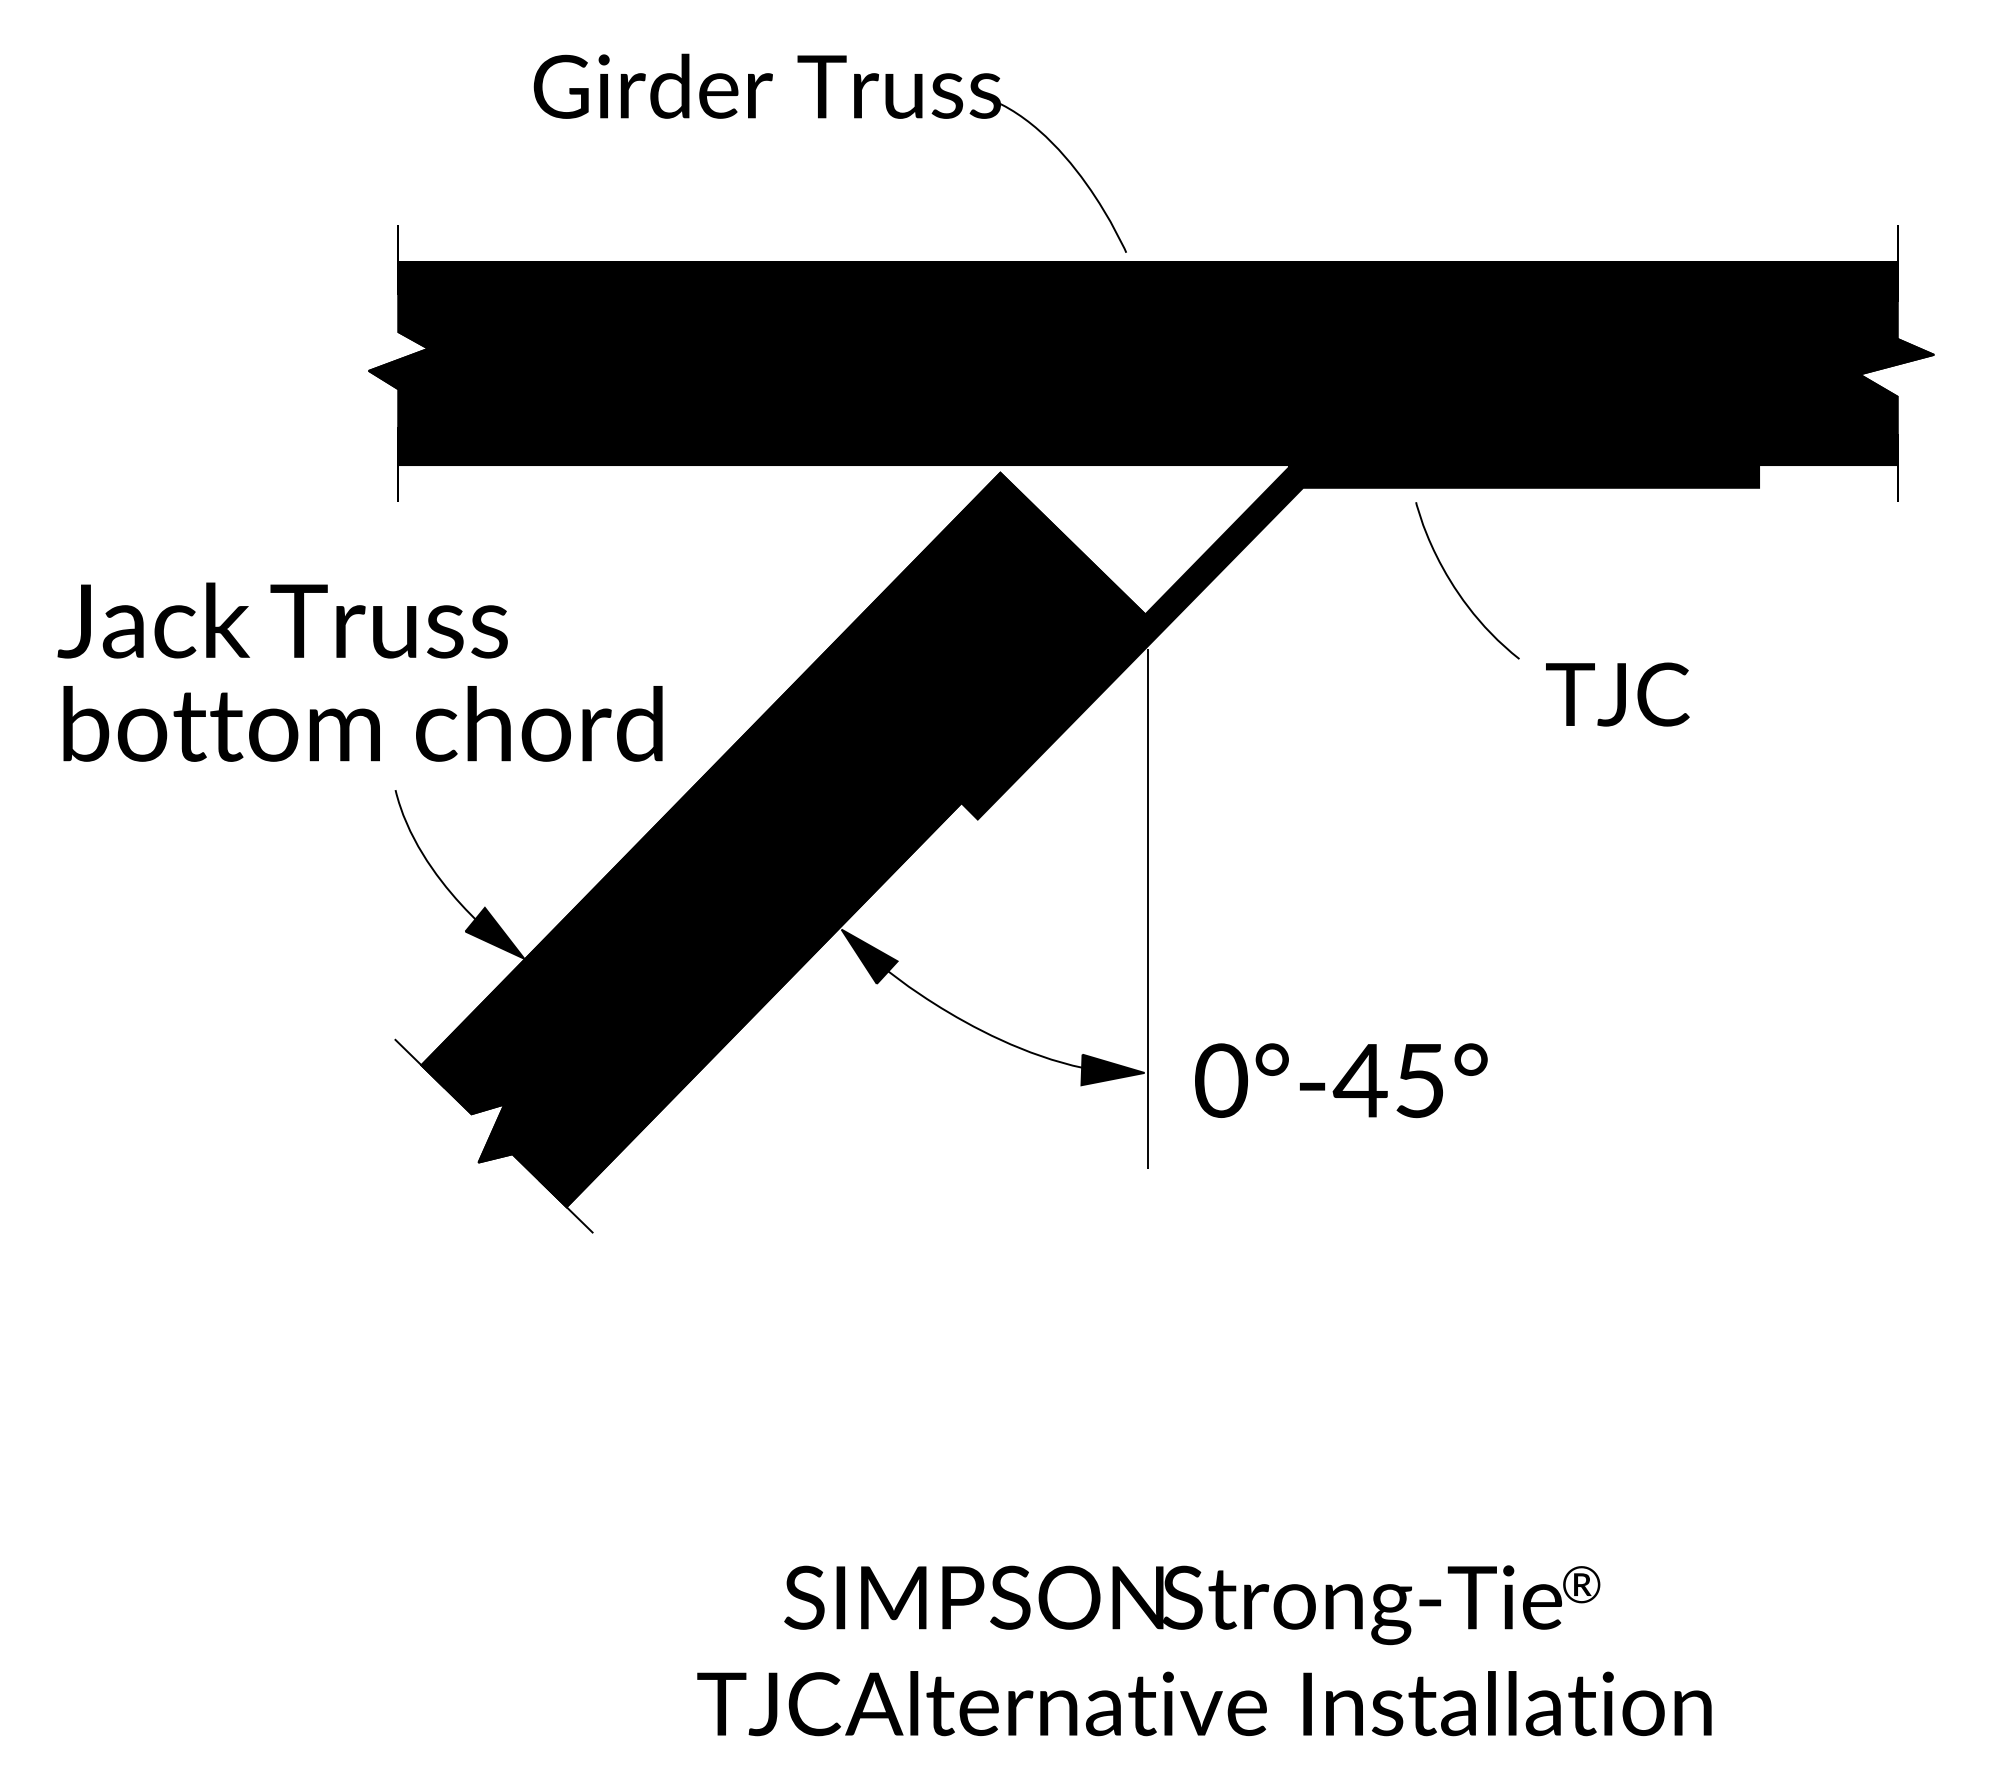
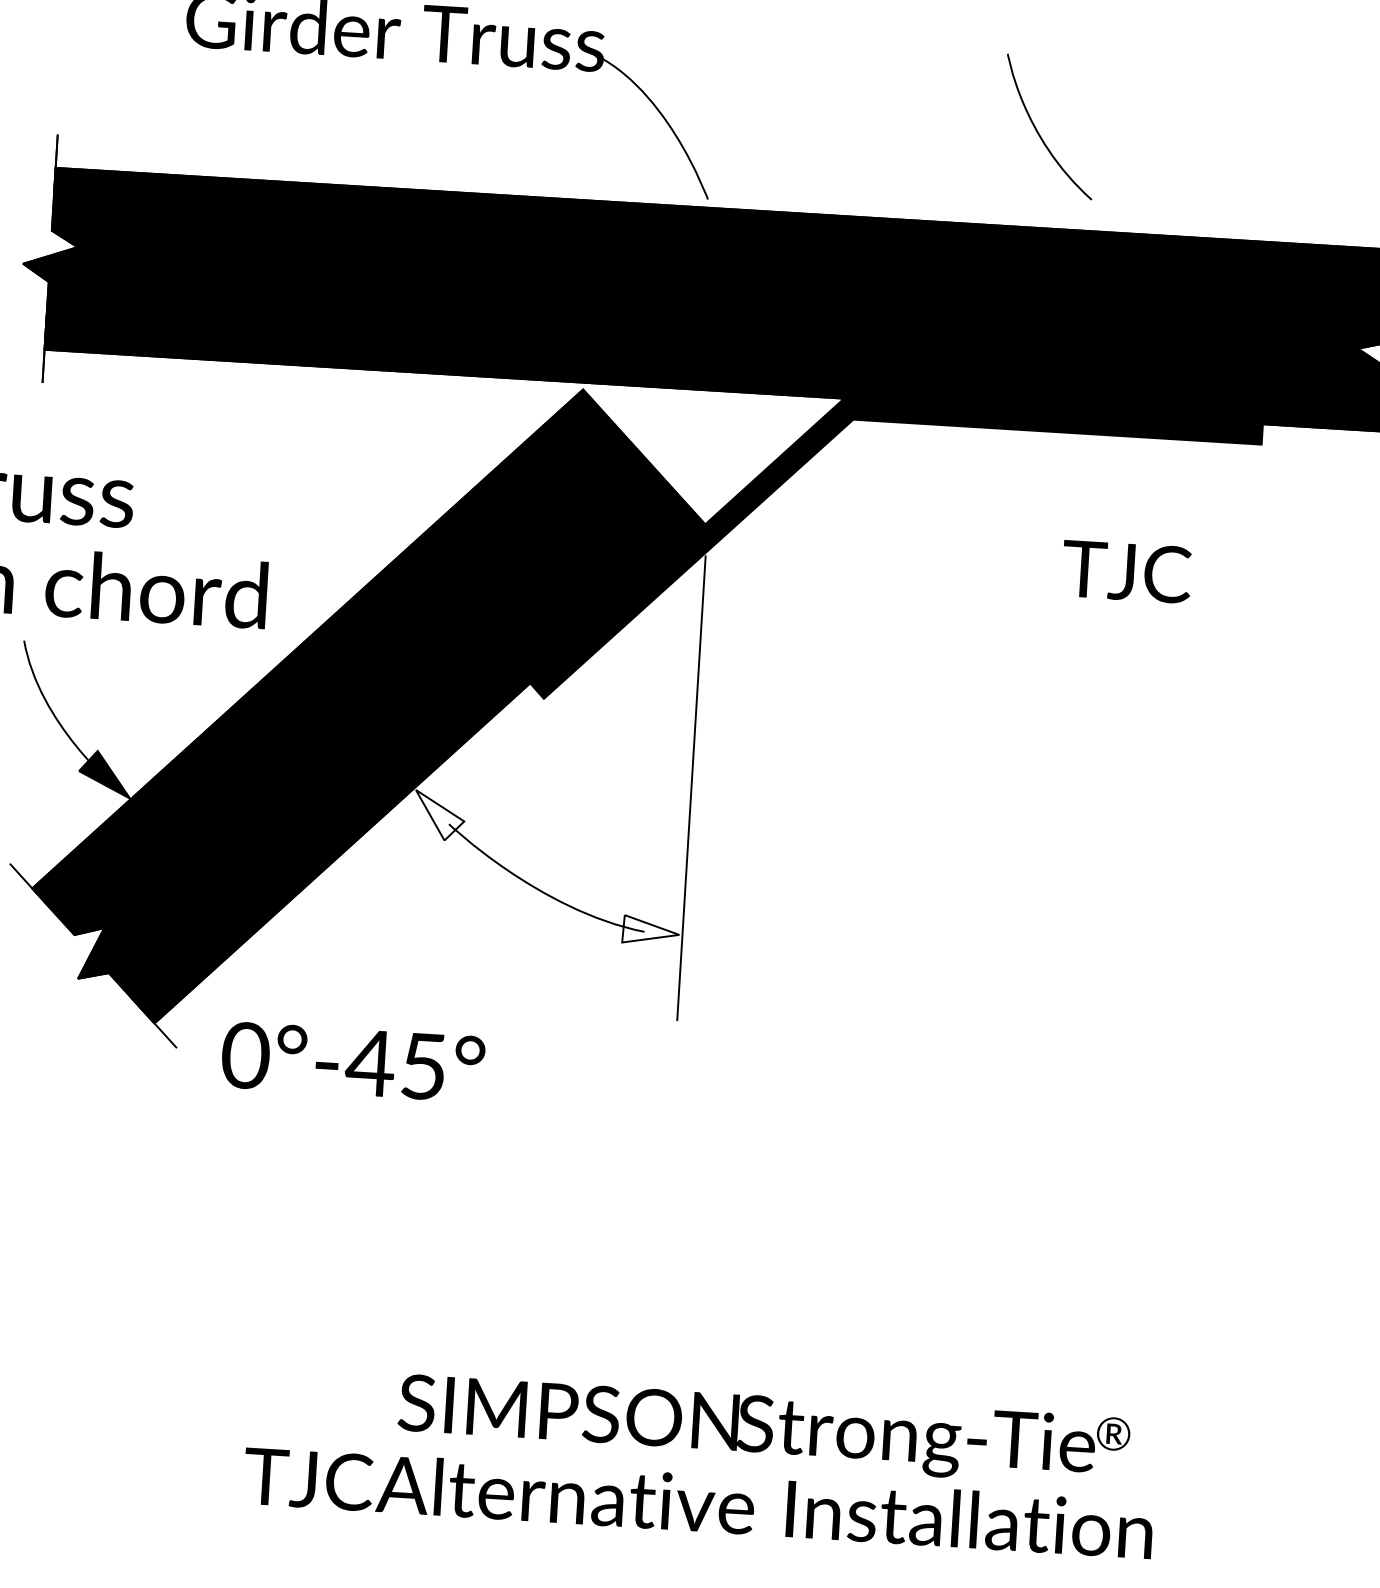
curve: (1456, 588) -> (1039, 133), moved
text: (1617, 694) -> (1126, 571), moved
fill: (869, 956) -> (439, 815), removed
fill: (1112, 1069) -> (650, 930), removed
text: (1341, 1080) -> (353, 1061), moved
text: (1192, 1605) -> (763, 1431), moved

